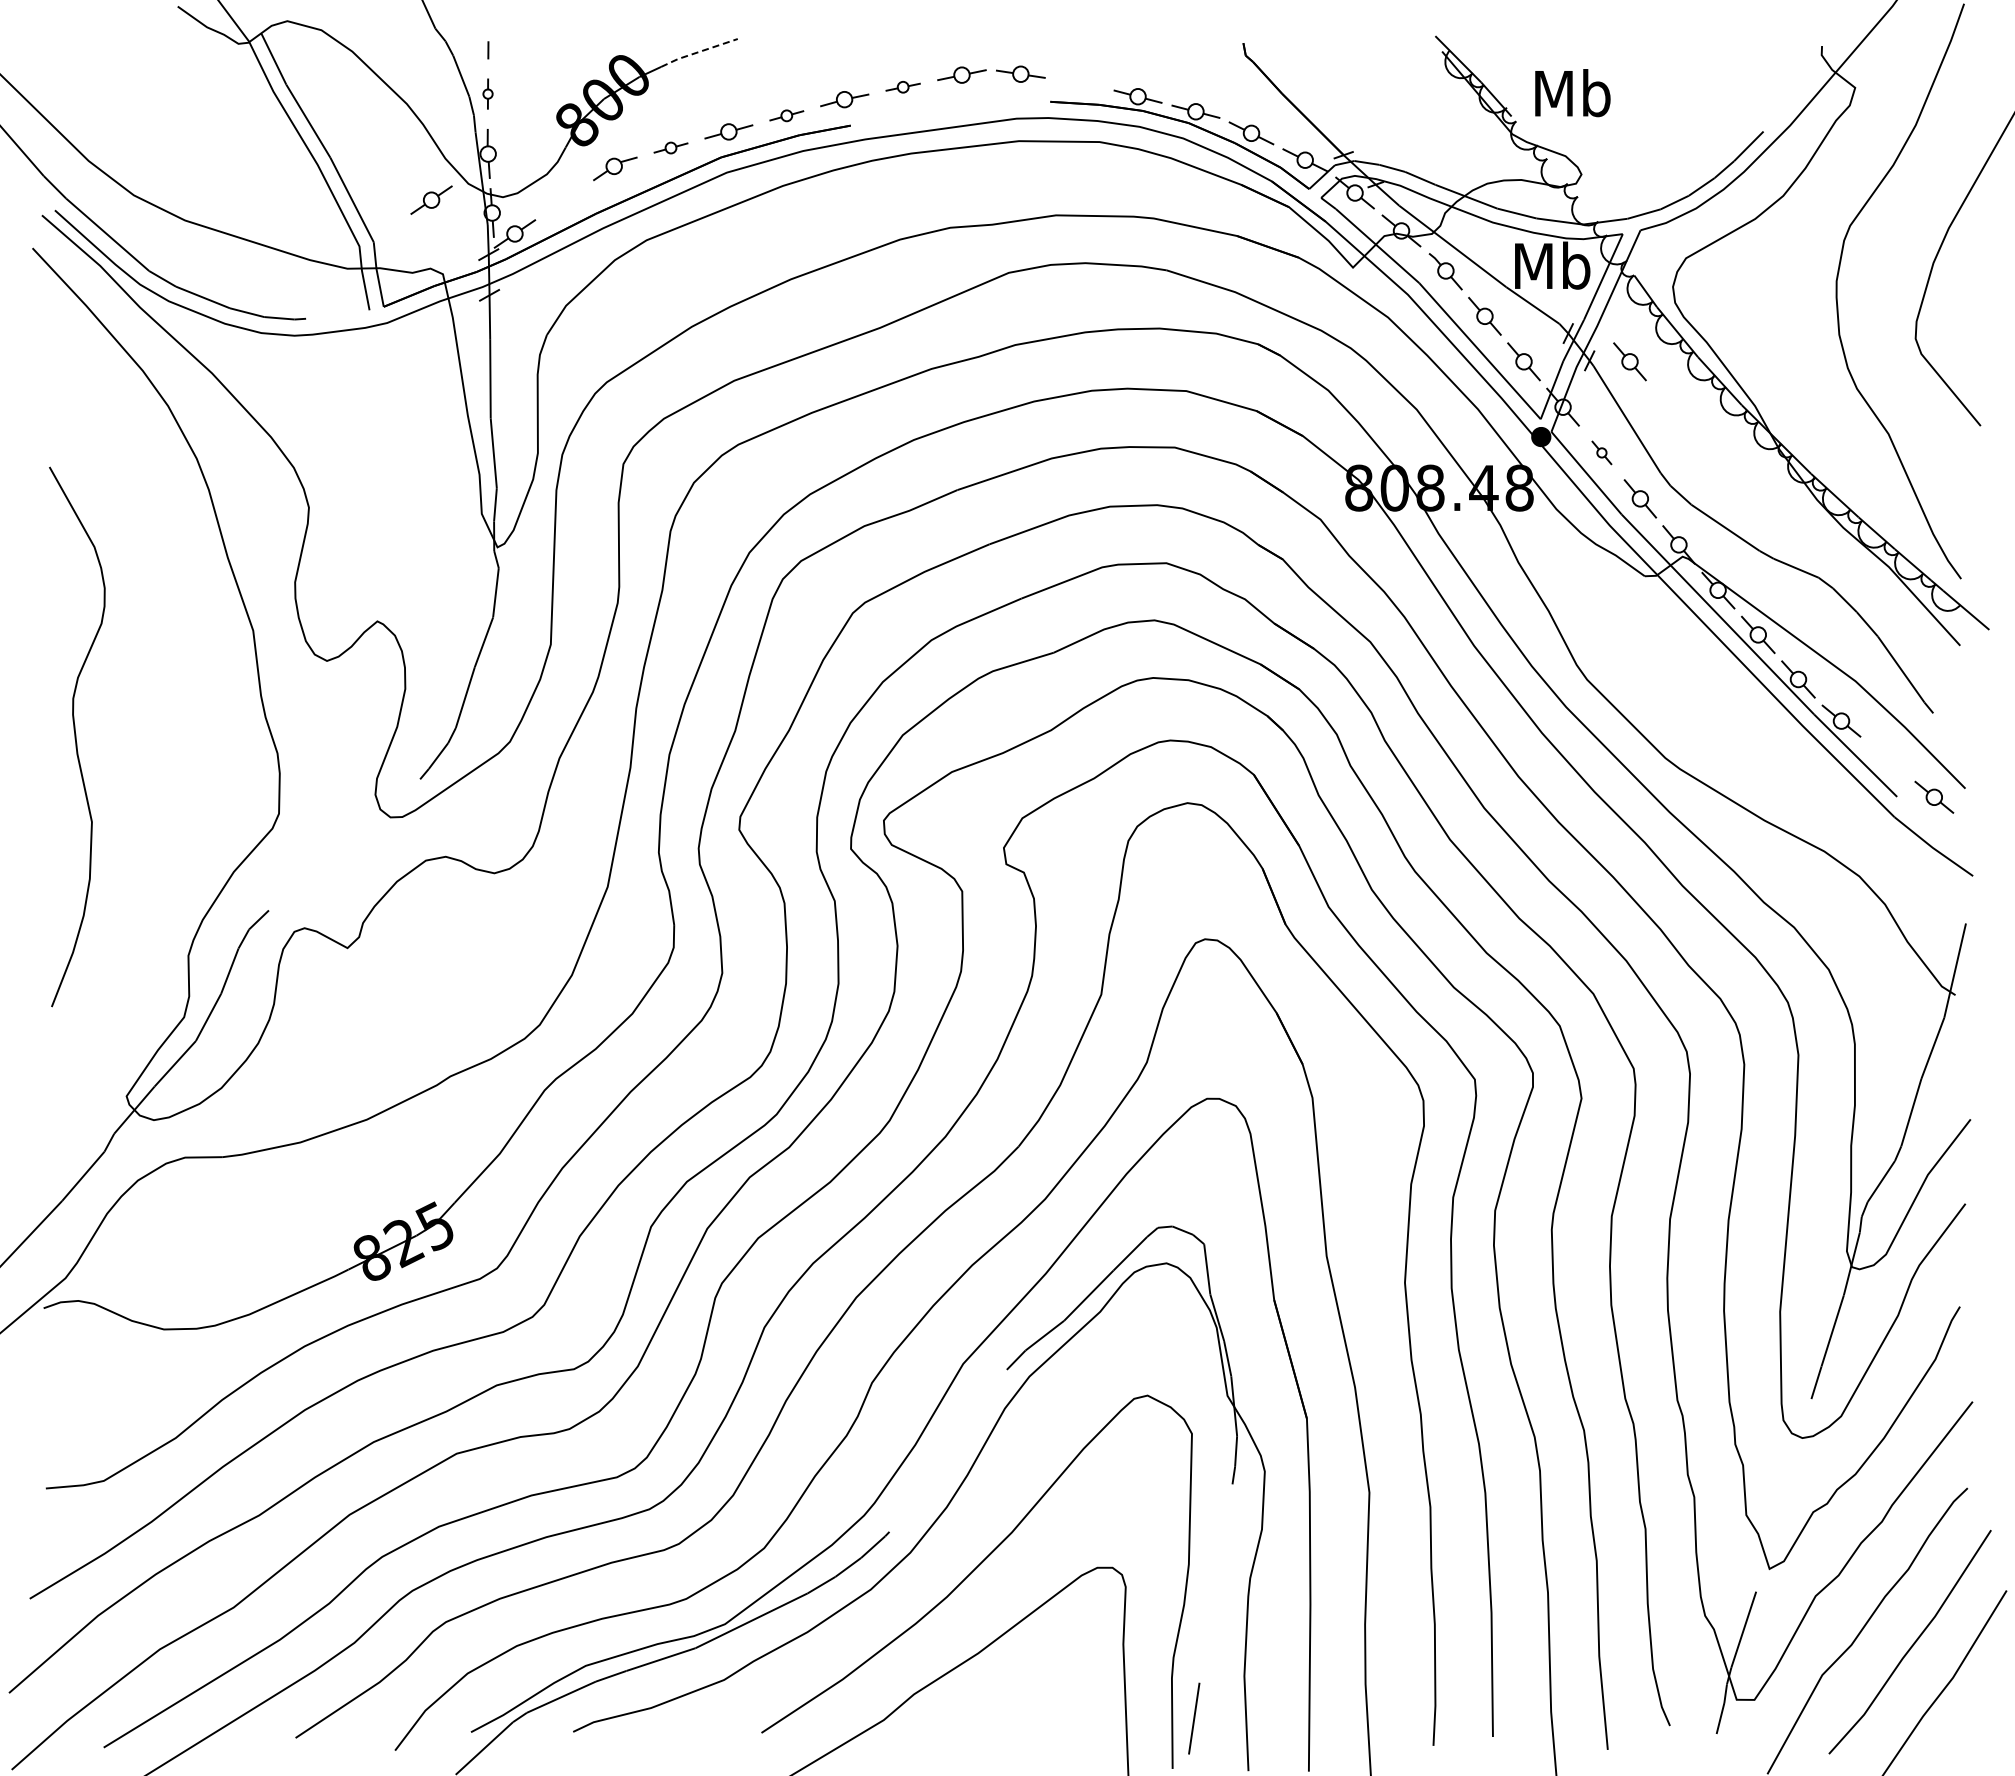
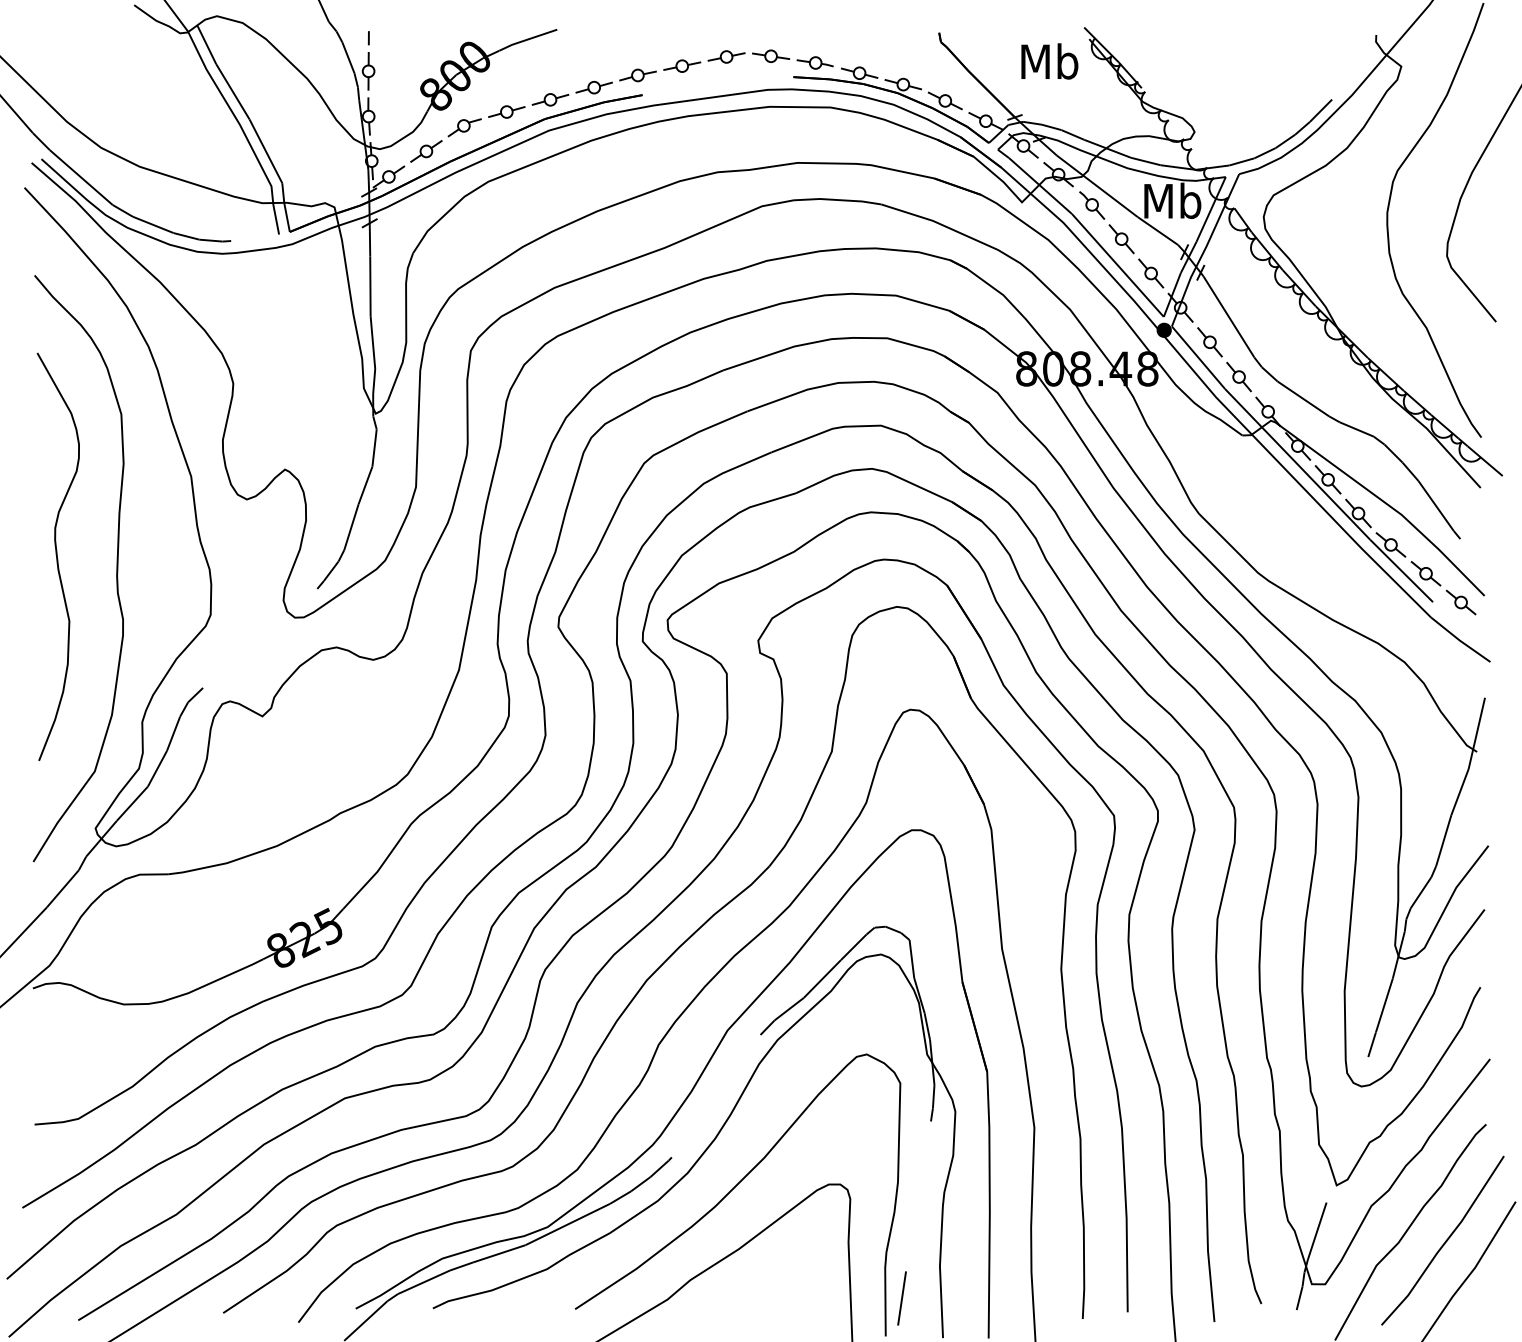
line: (698, 52) -> (527, 39), dashed -> solid
part: (1079, 82) -> (815, 62), added
part: (902, 86) -> (681, 65), size x1.43
part: (487, 93) -> (368, 70), size x1.67
text: (1572, 93) -> (1049, 61), moved
part: (786, 115) -> (594, 87), size x1.43
part: (670, 147) -> (506, 111), size x1.43
part: (431, 199) -> (426, 150), moved
part: (1629, 361) -> (1230, 273), removed
part: (1601, 452) -> (1209, 342), size x1.67
curve: (154, 752) -> (116, 568), added
part: (1887, 758) -> (1425, 573), added

